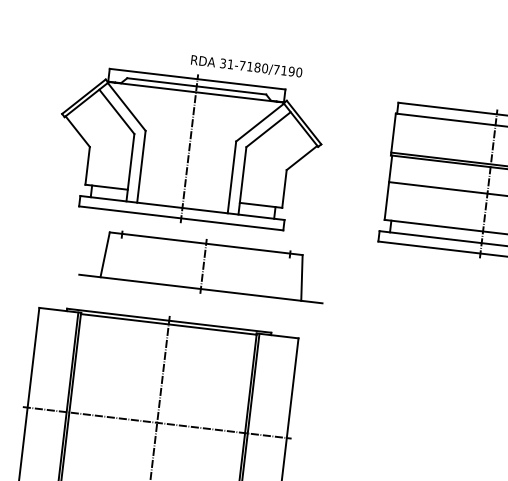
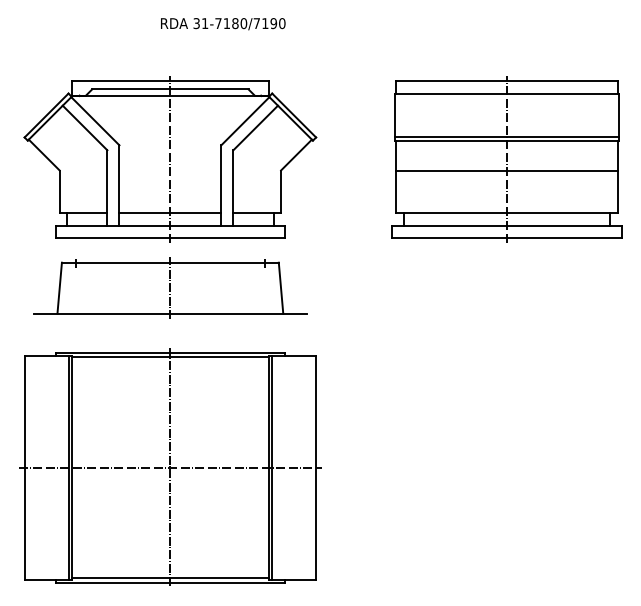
text: (246, 67) -> (223, 24), moved
line: (184, 195) -> (170, 212), added
part: (203, 265) -> (170, 287), moved

